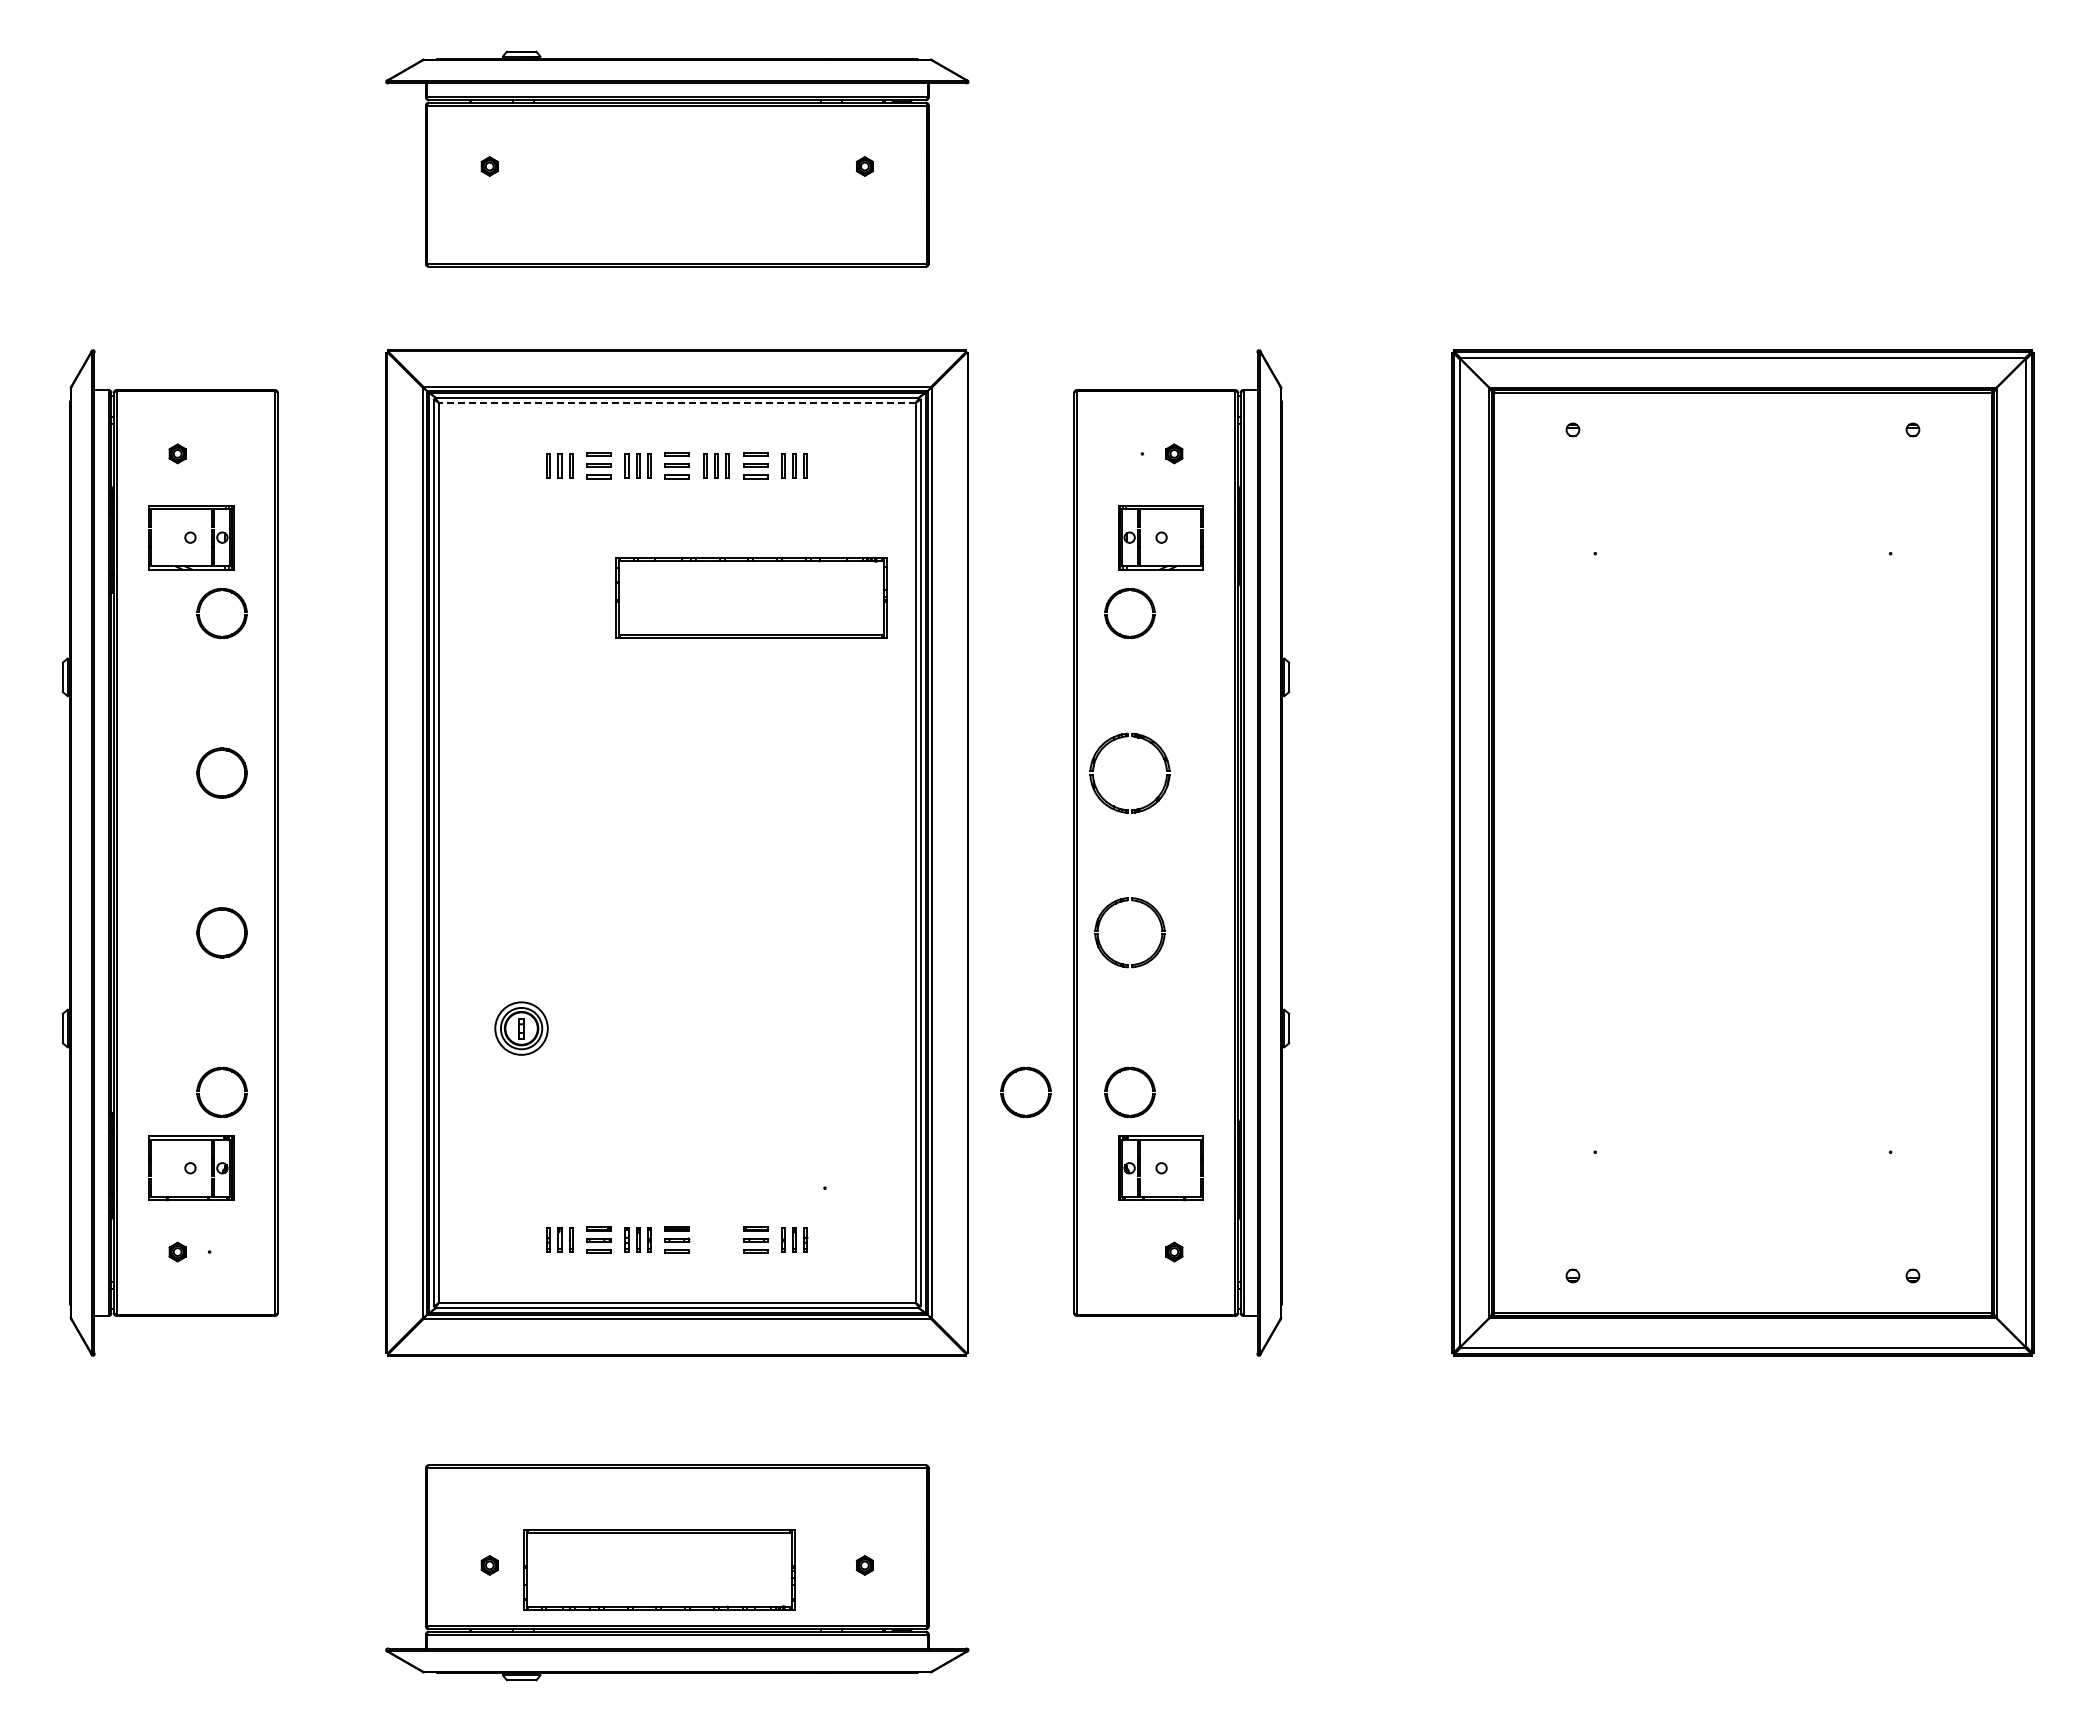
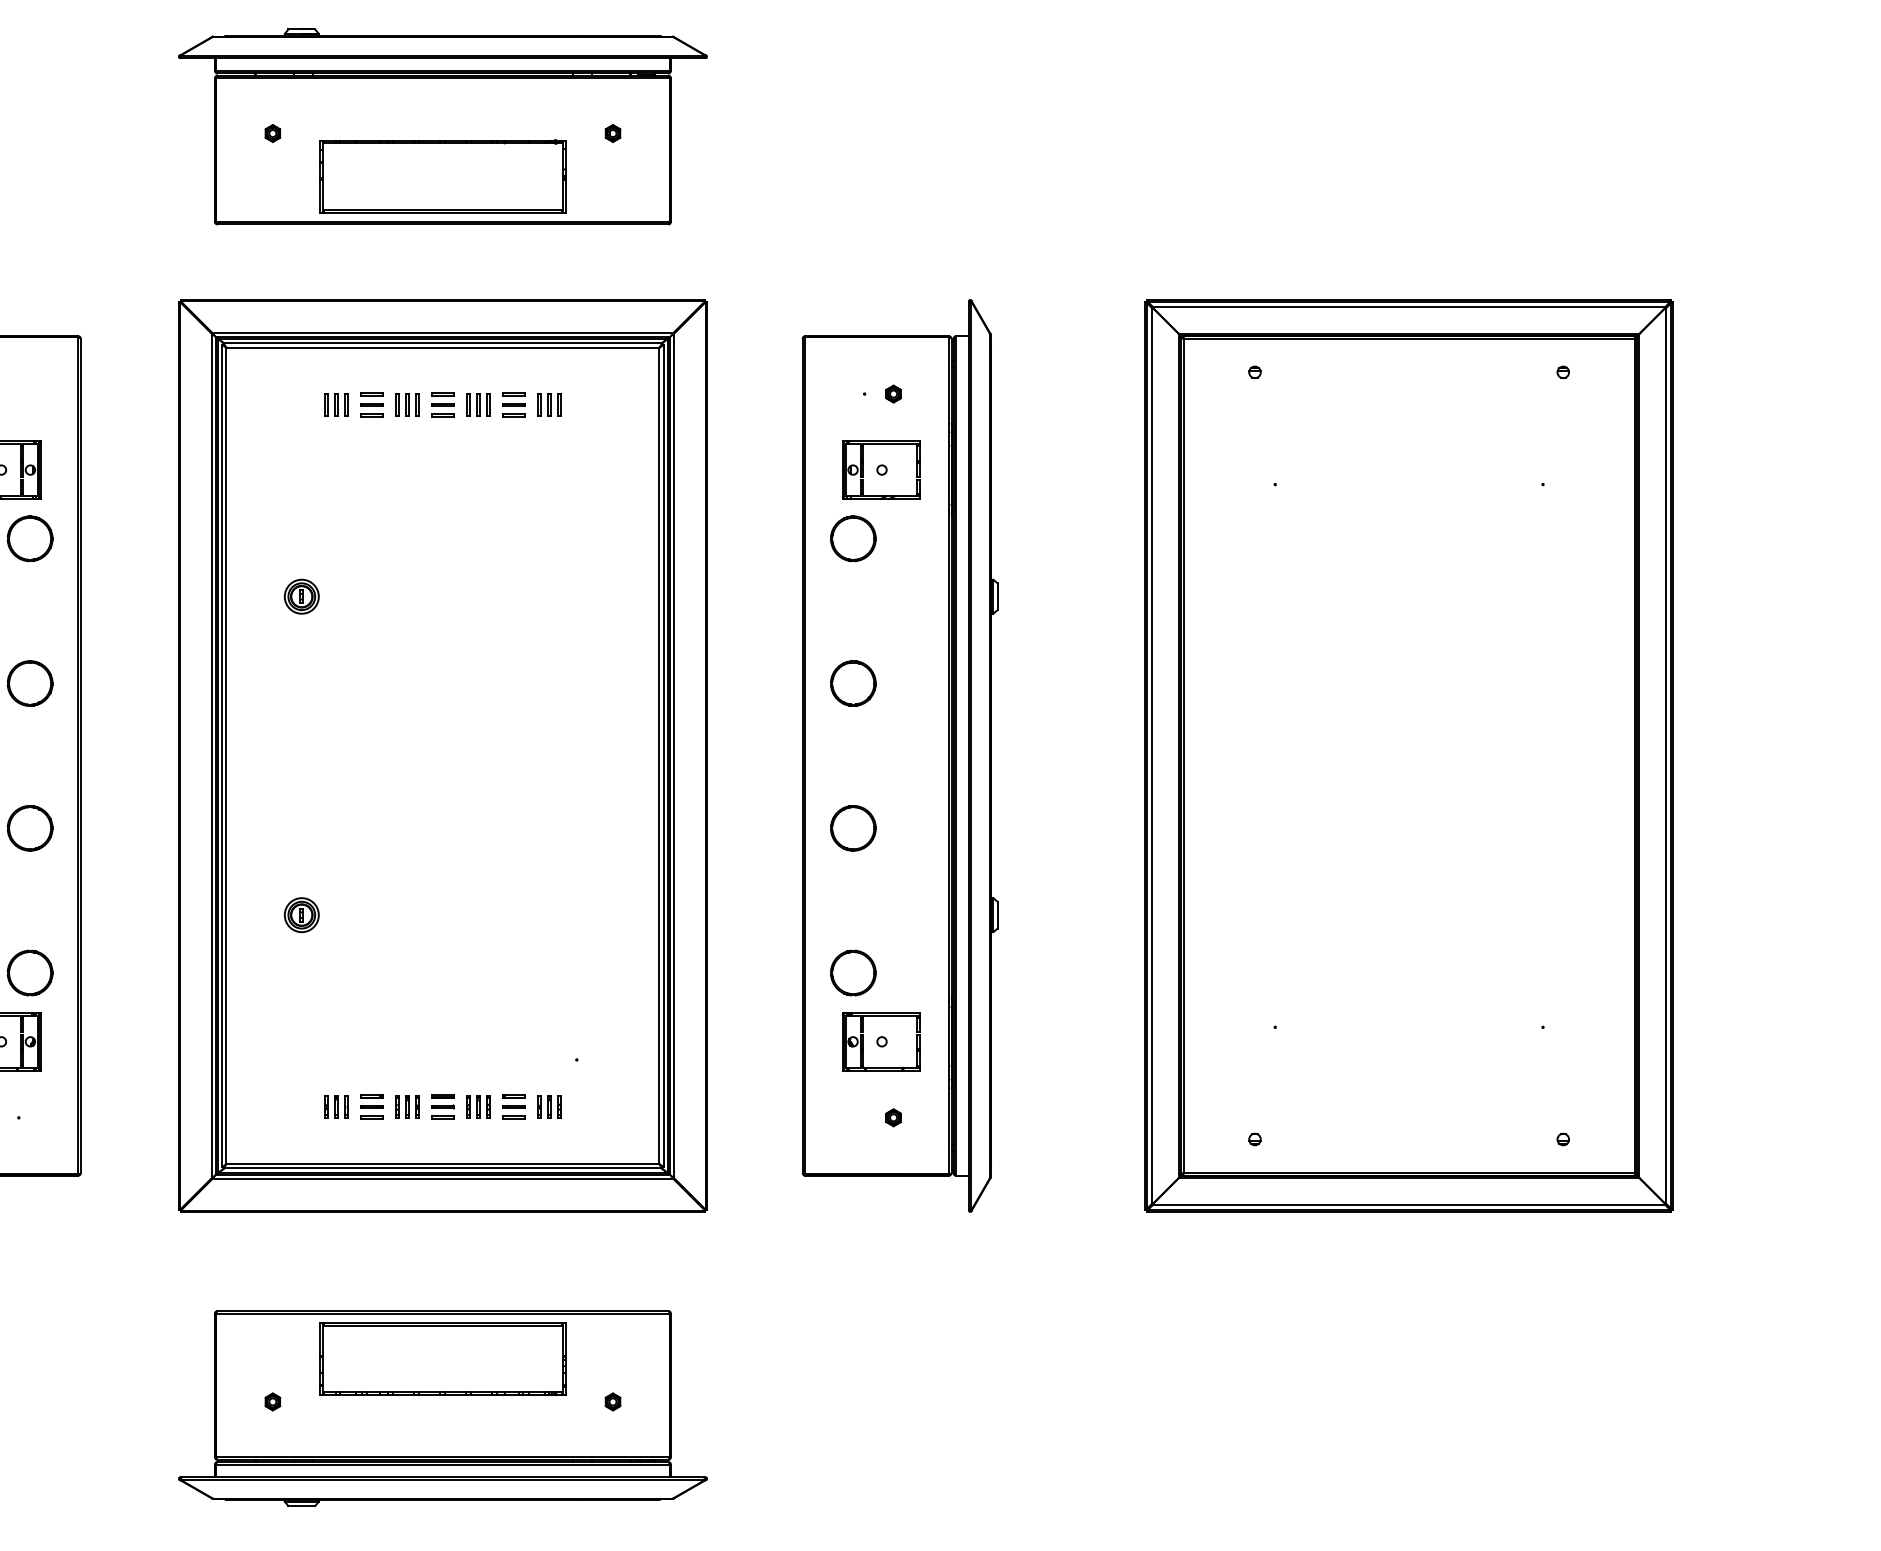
line: (677, 402) -> (443, 347), dashed -> solid
part: (751, 597) -> (443, 176), moved
part: (521, 676) -> (301, 595), added
part: (1129, 772) -> (852, 682), size x0.62
part: (1129, 932) -> (852, 828), size x0.71
part: (521, 1028) -> (301, 915), size x0.71
part: (1013, 1074) -> (747, 956), removed
part: (716, 1239) -> (478, 1106), added
part: (659, 1569) -> (443, 1358), moved

